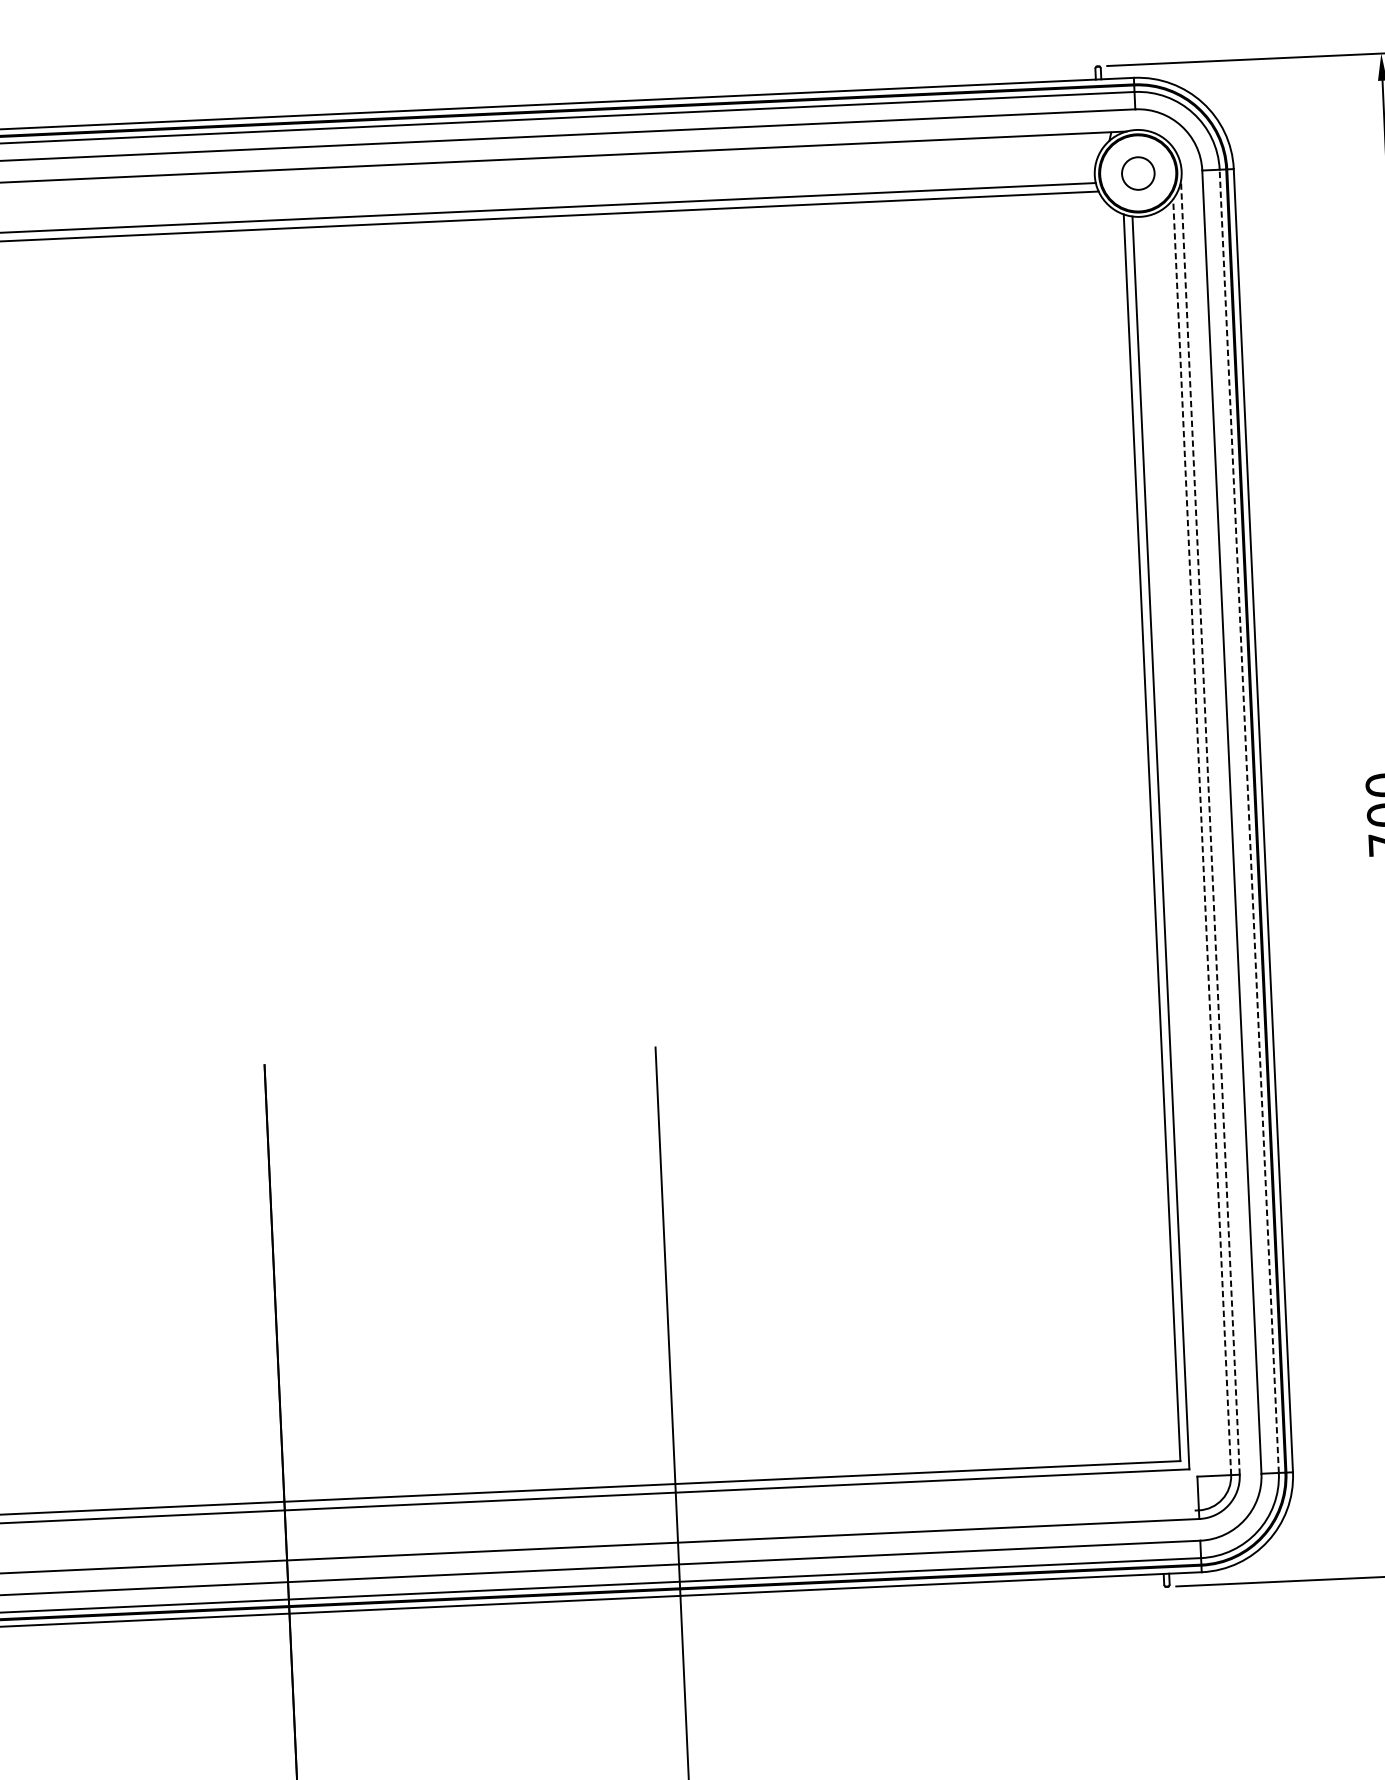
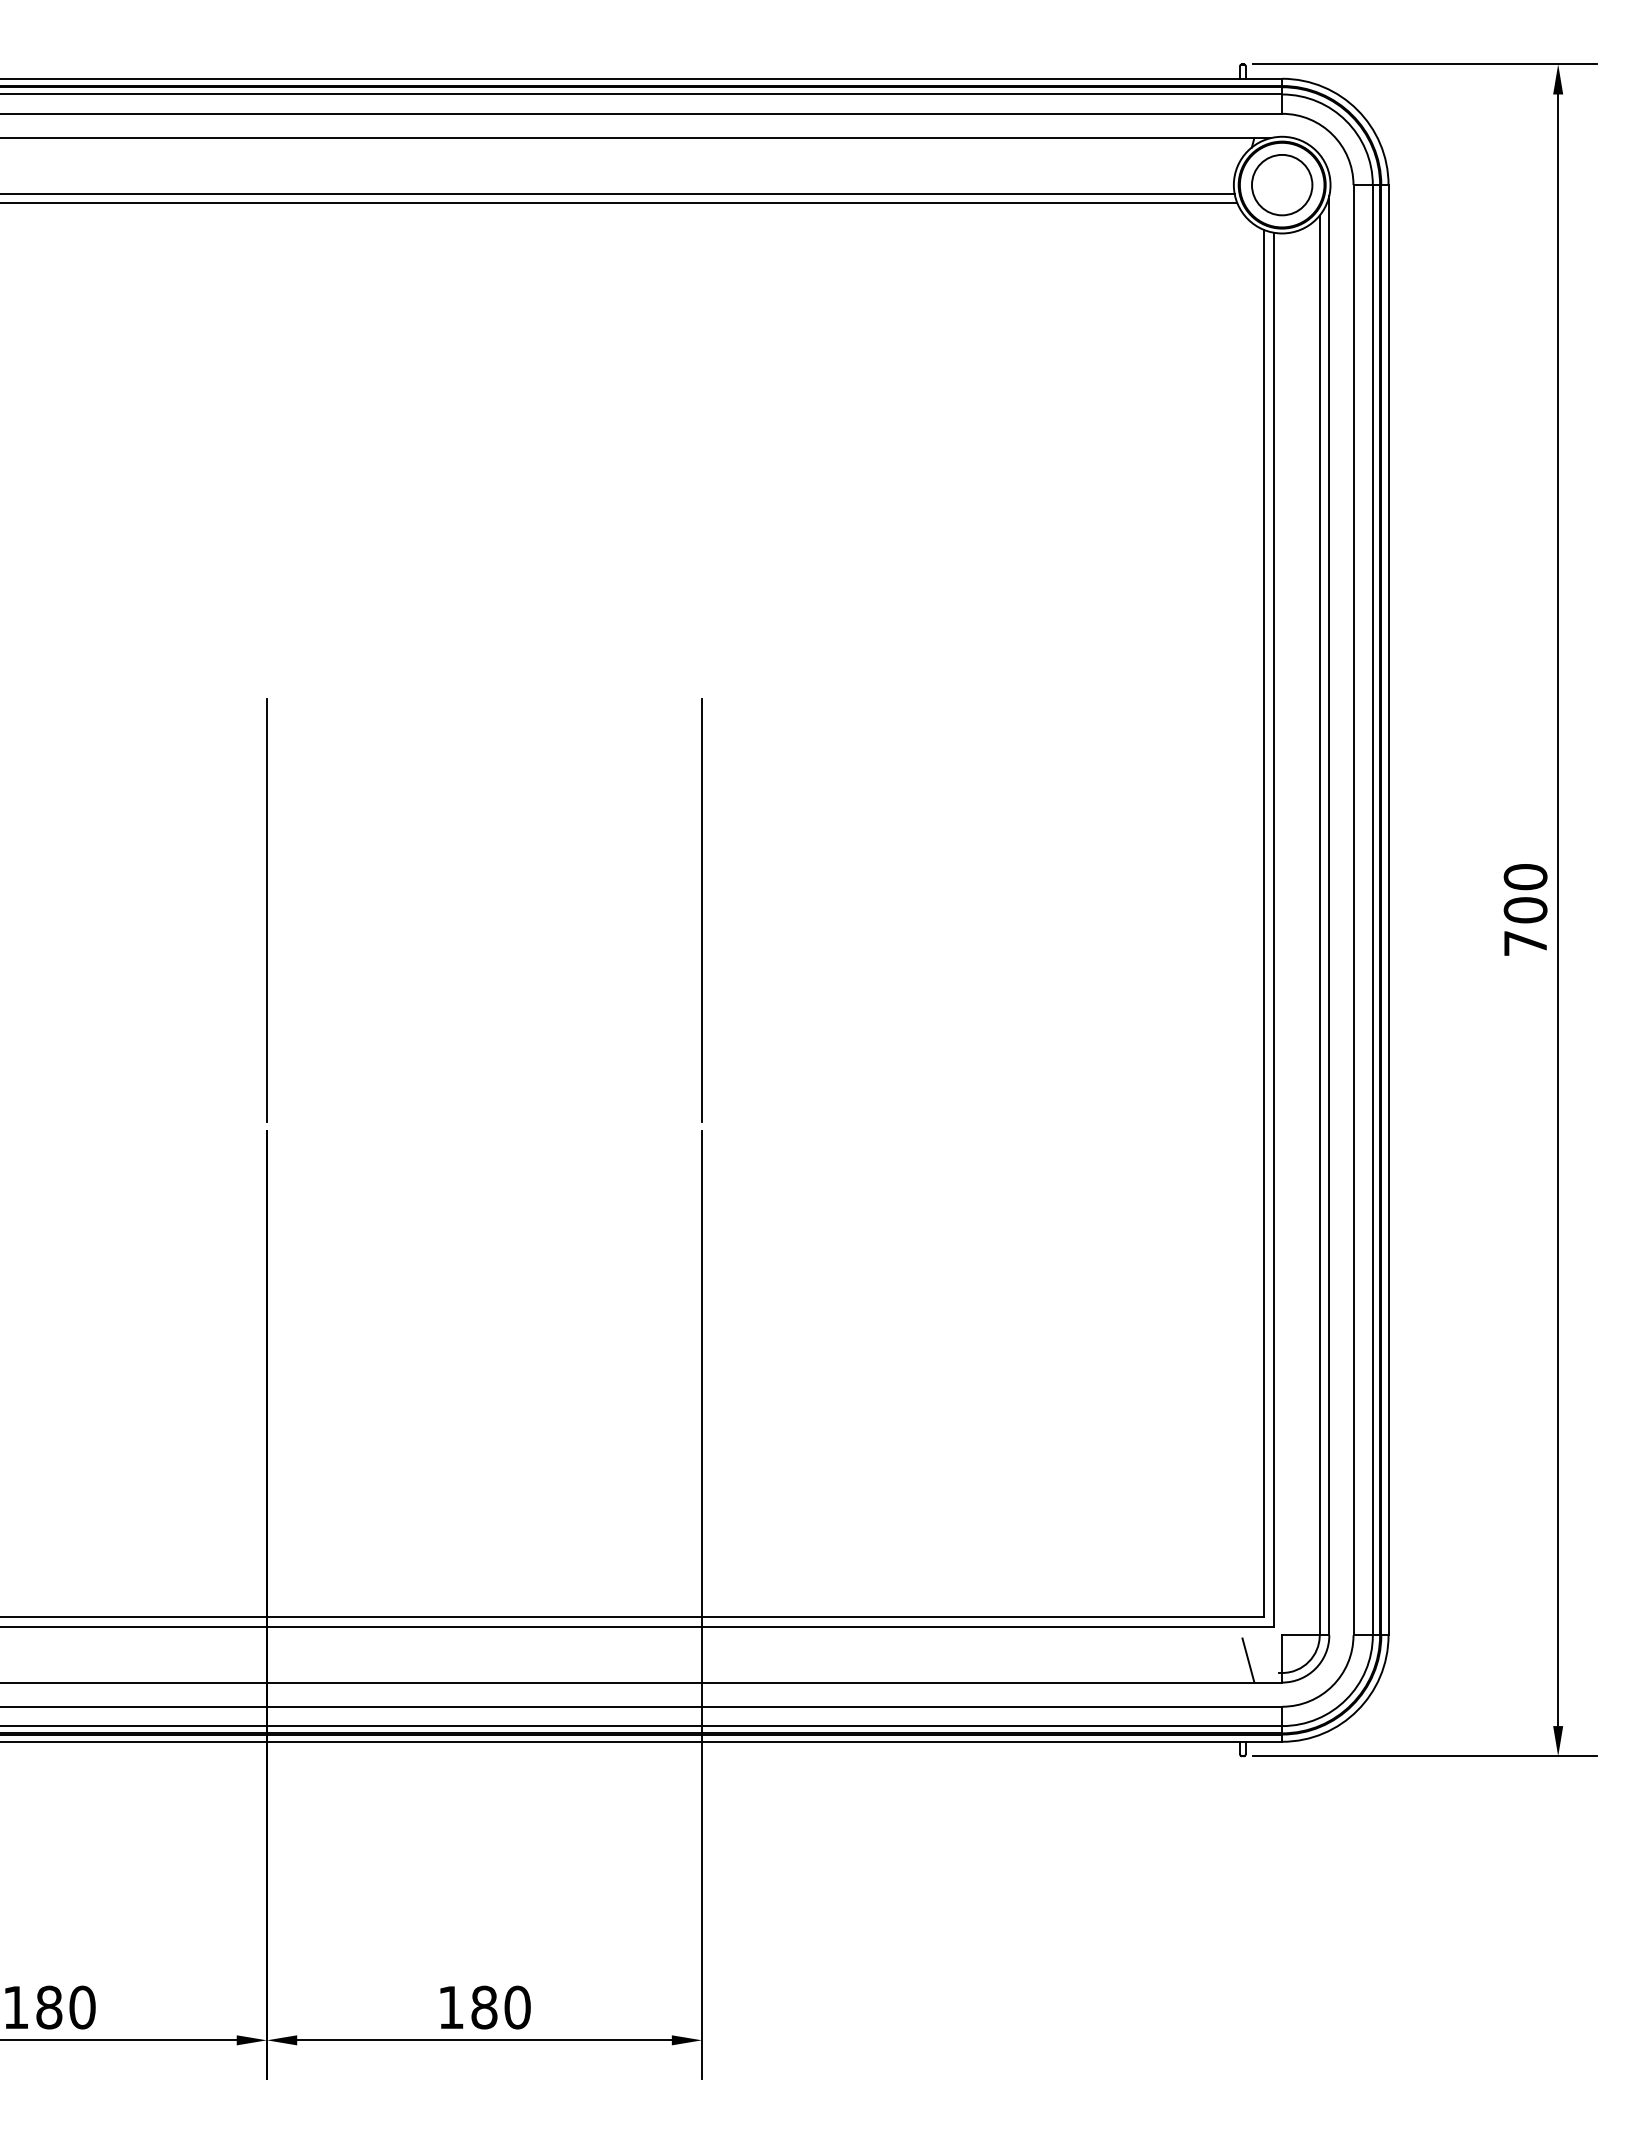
circle: (1138, 173) -> (1282, 185), size x1.67
line: (1248, 820) -> (1372, 909), dashed -> solid
line: (1210, 827) -> (1329, 915), dashed -> solid
line: (1201, 837) -> (1319, 925), dashed -> solid
line: (646, 847) -> (702, 909), added
line: (255, 865) -> (266, 909), added
line: (1168, 1500) -> (1248, 1660), added

